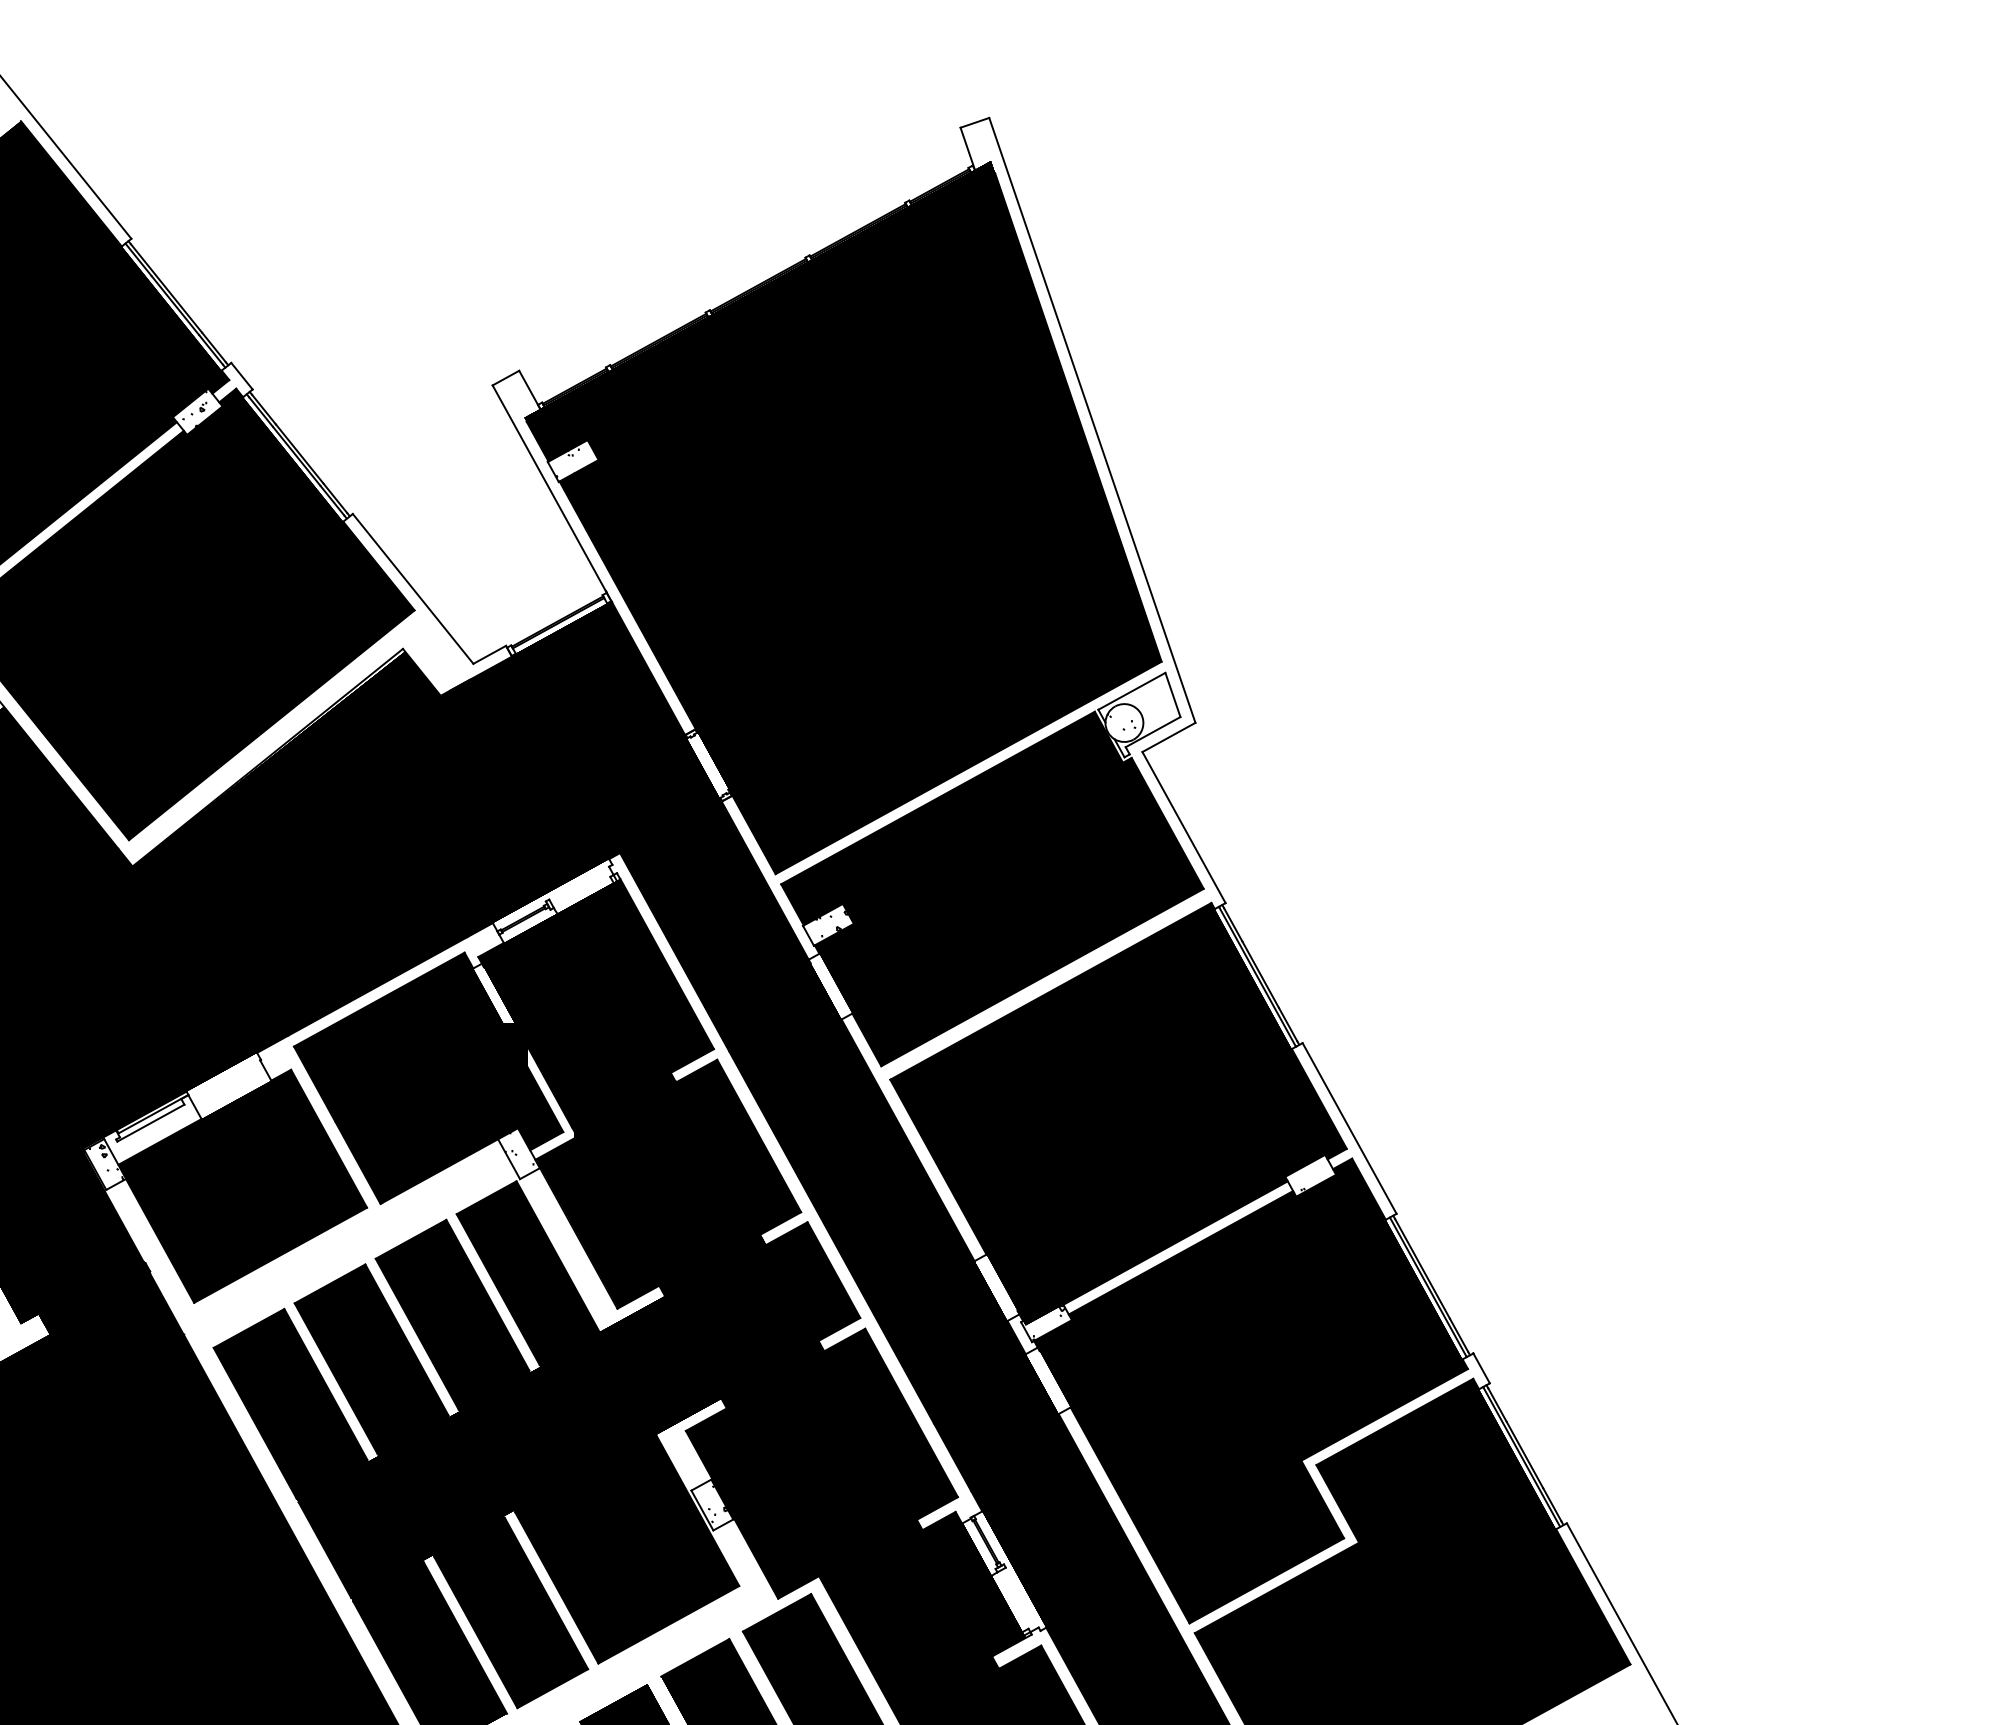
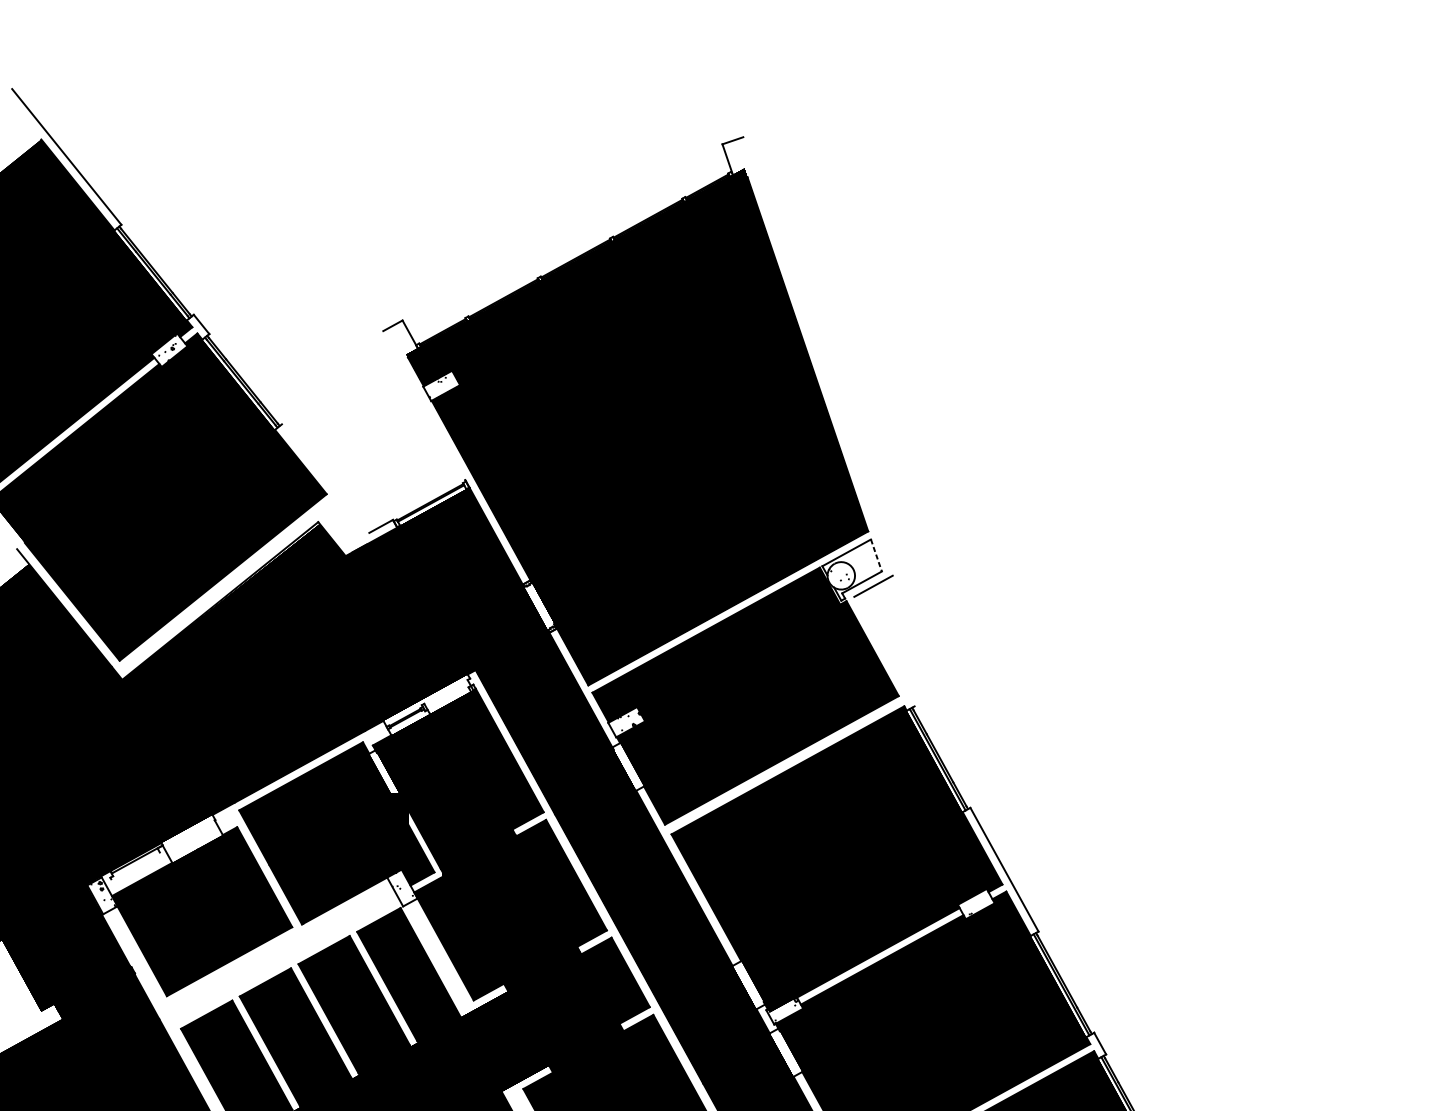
line: (1092, 419) -> (818, 355), removed
line: (548, 488) -> (423, 405), removed
line: (412, 588) -> (325, 478), removed
line: (1173, 695) -> (876, 555), solid -> dashed
line: (1183, 827) -> (884, 651), removed
line: (150, 1122) -> (135, 865), removed

